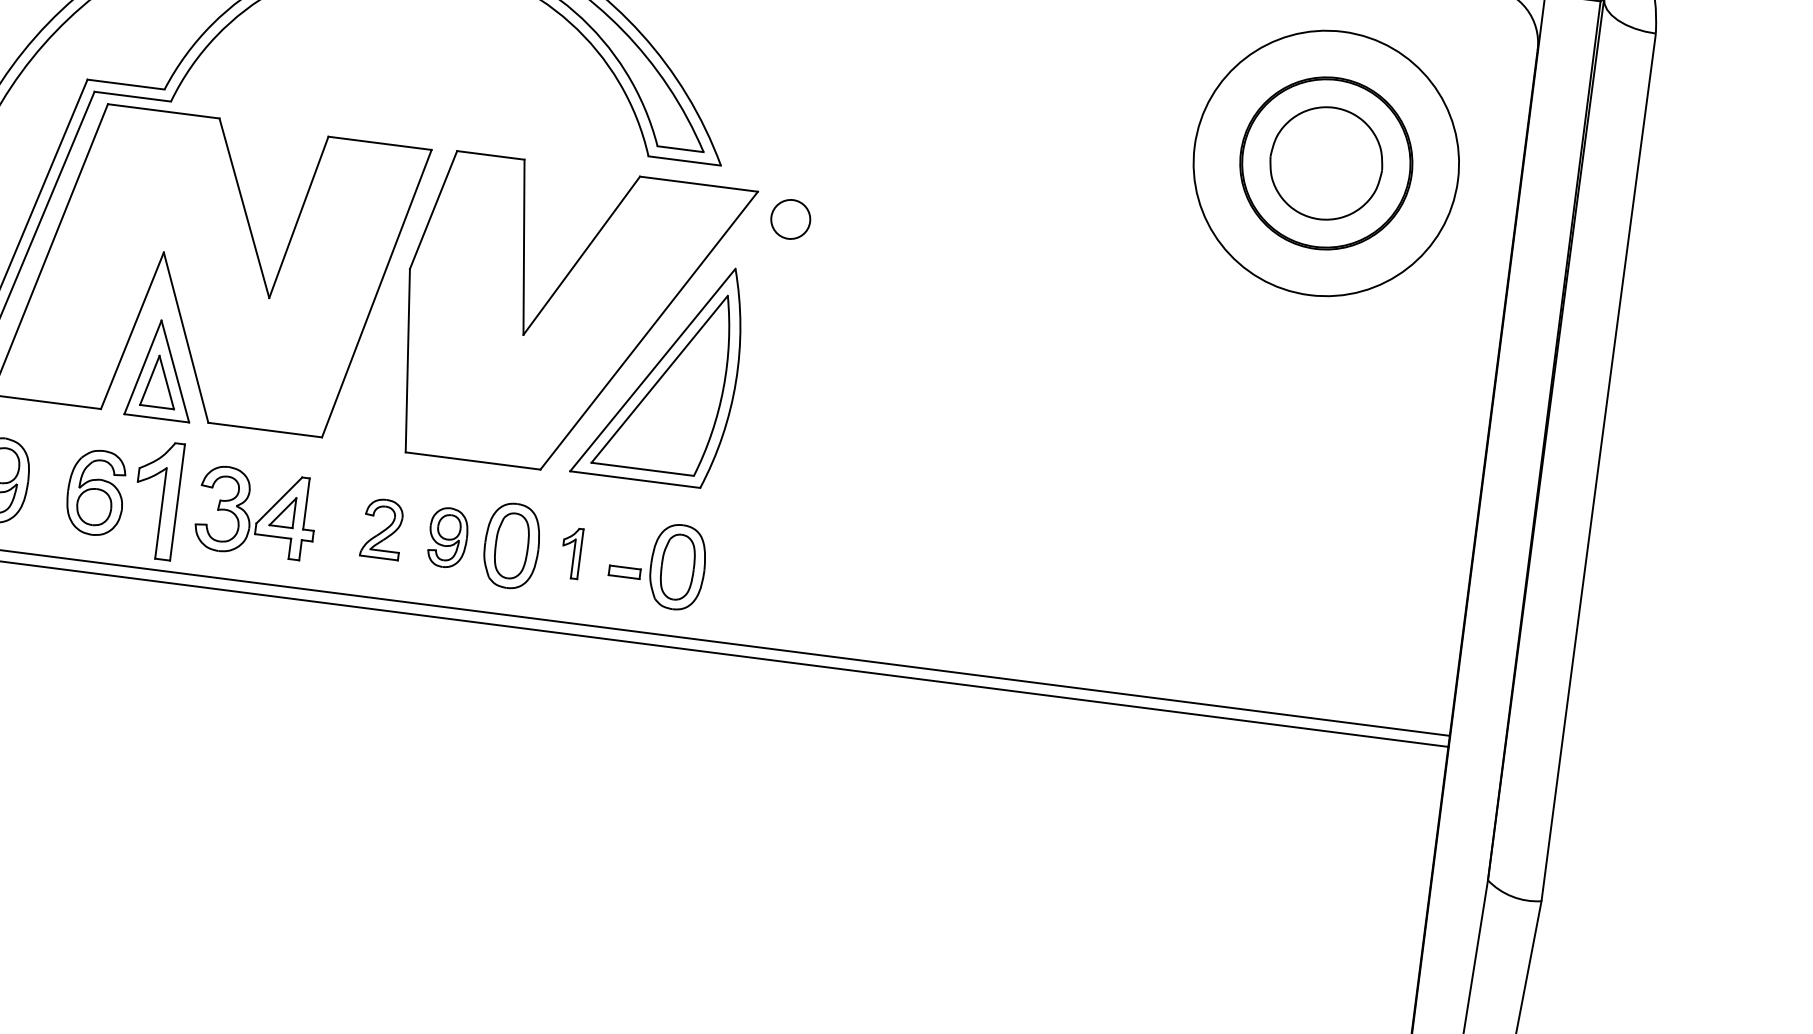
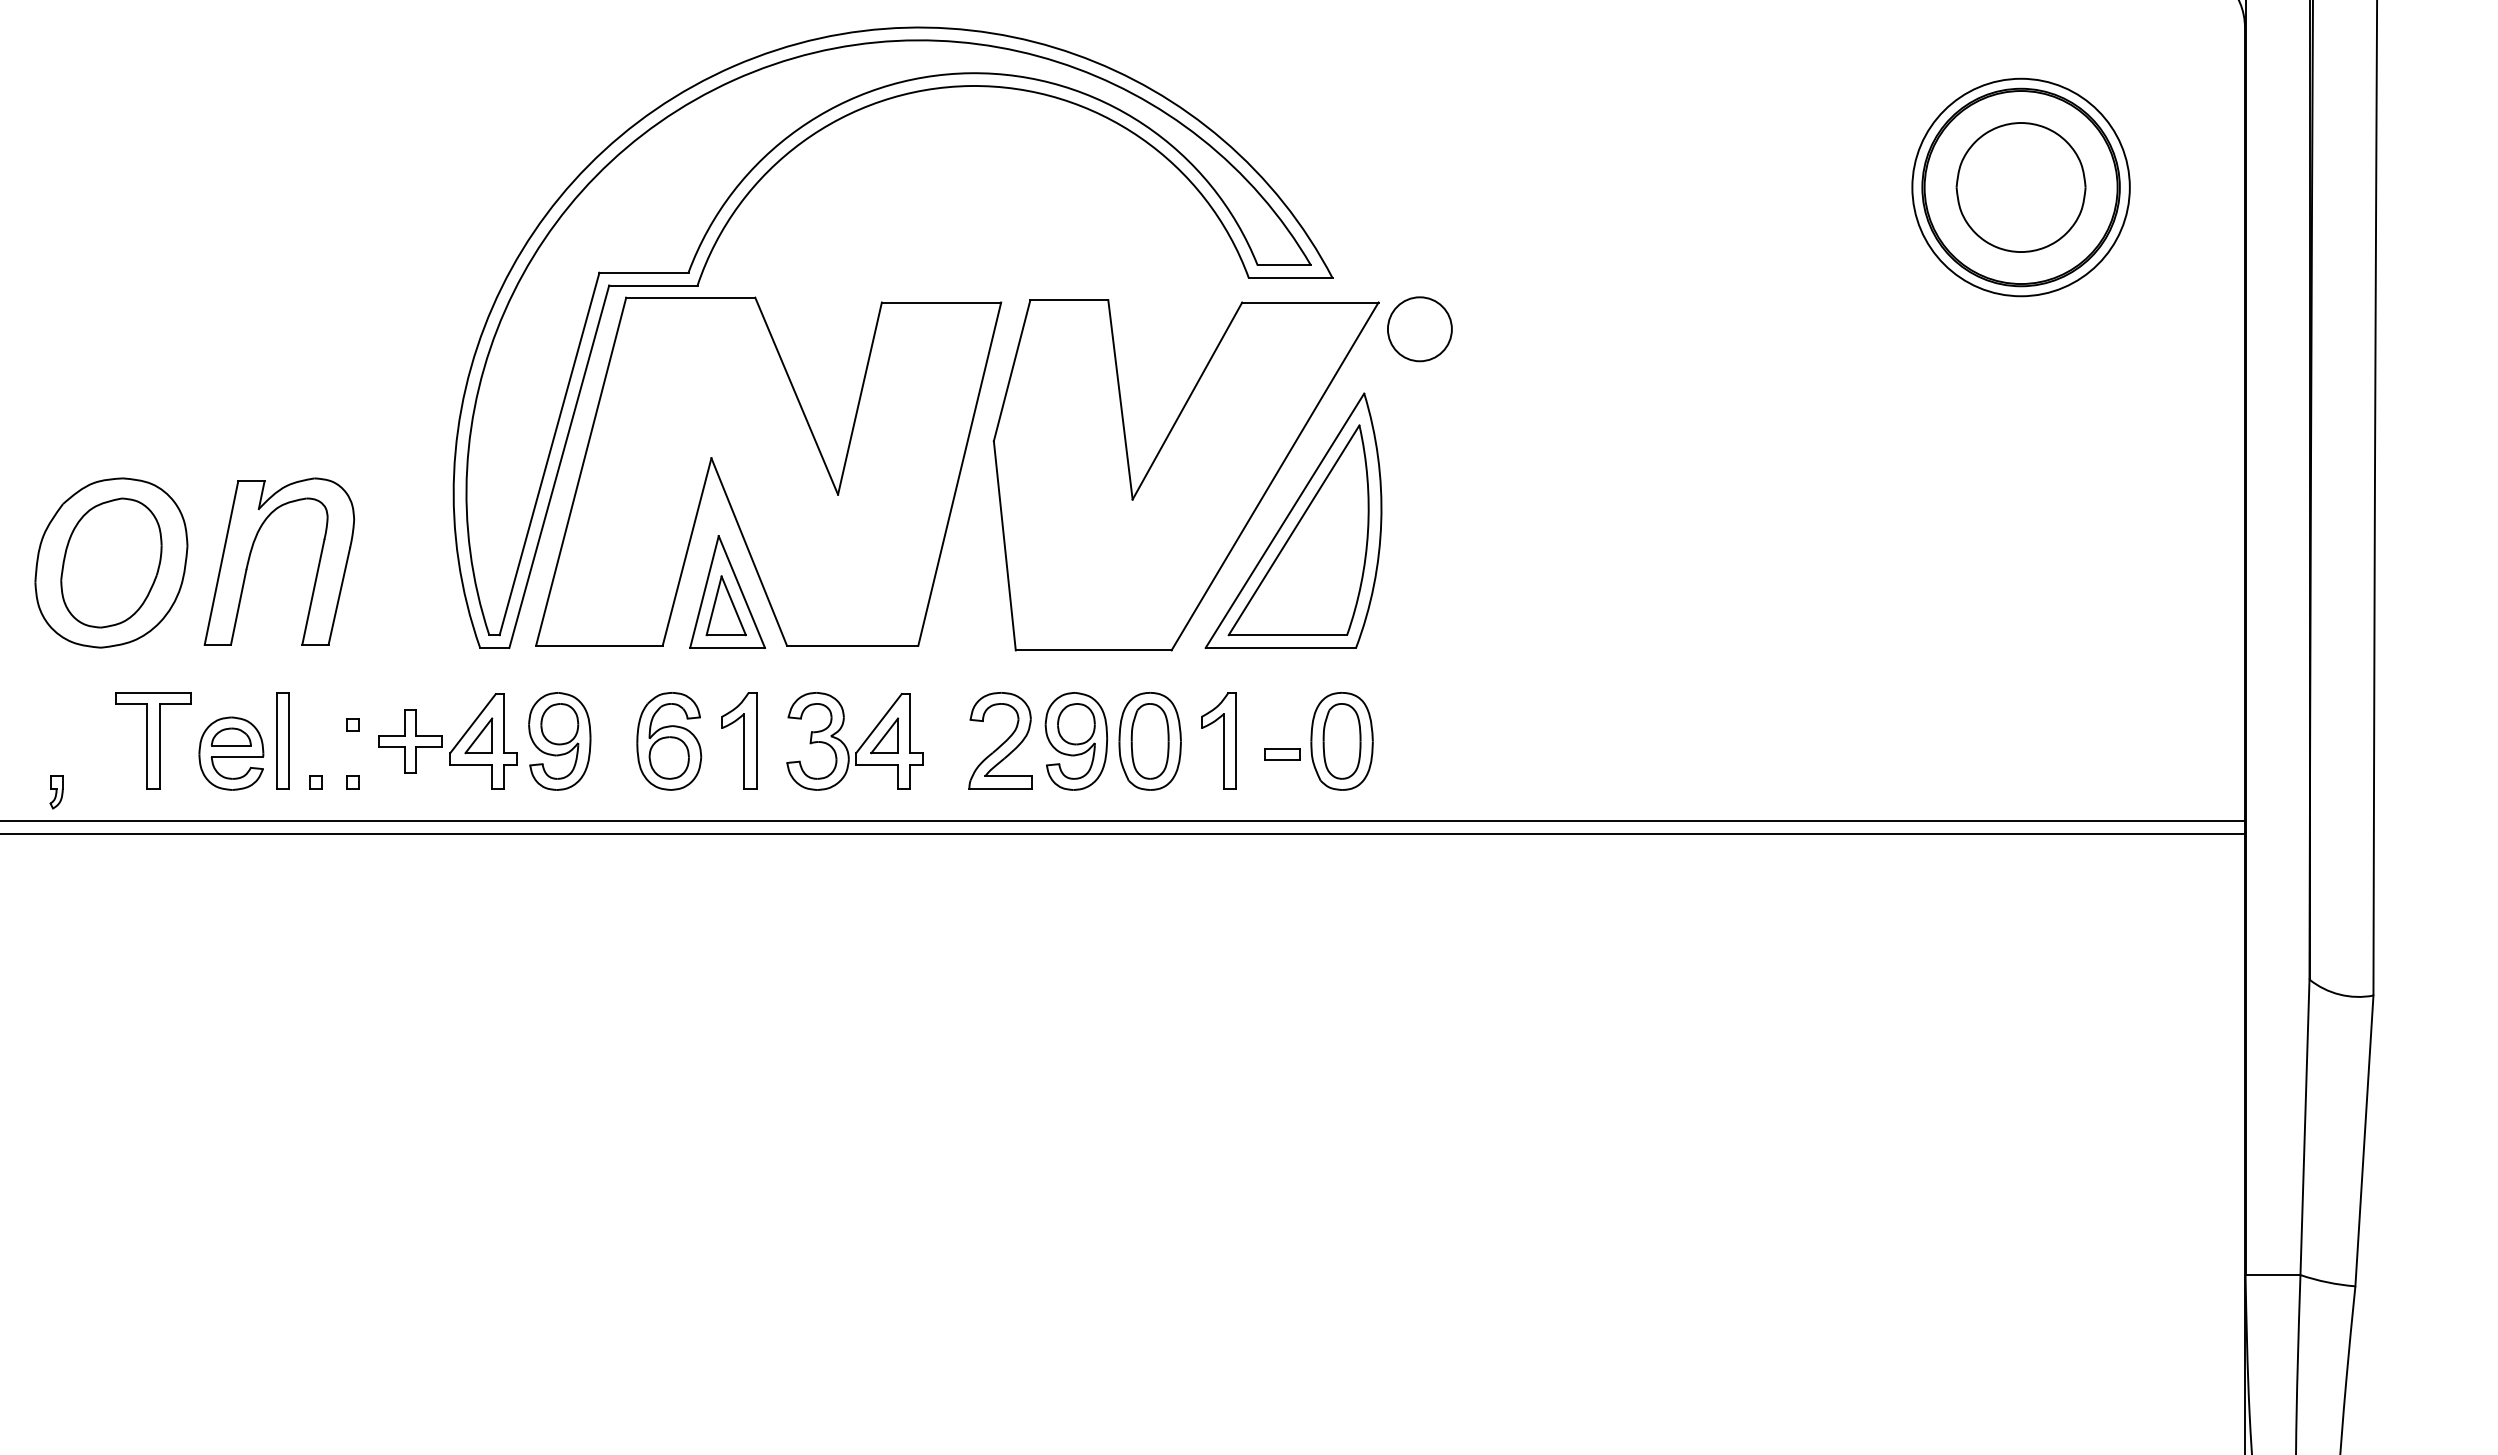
circle: (1325, 163) -> (2020, 187), size x0.71
circle: (790, 219) -> (1419, 329), size x1.43
part: (156, 499) -> (739, 740), size x0.71
part: (382, 528) -> (1000, 740), size x1.43
part: (448, 537) -> (1076, 741), size x1.43
part: (571, 552) -> (1218, 740), size x1.67

